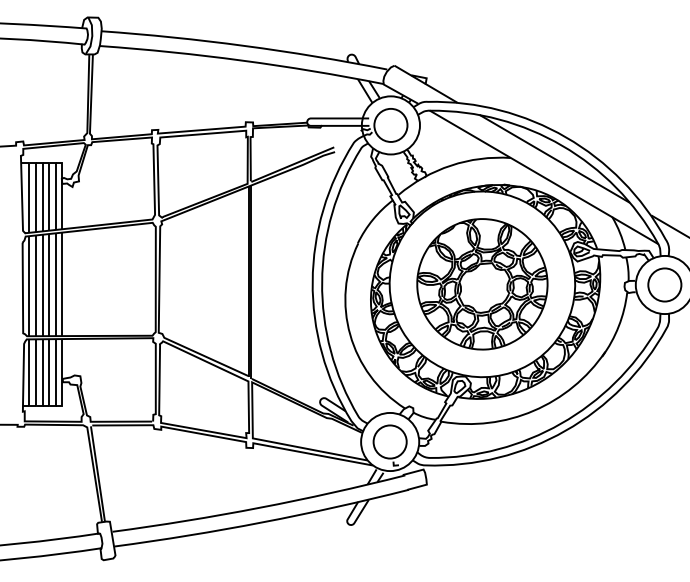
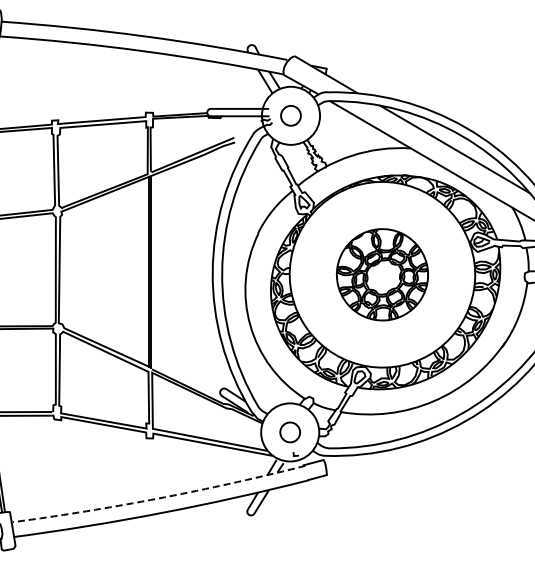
circle: (390, 124) -> (290, 114), size x0.6
part: (482, 284) -> (382, 274), size x0.7
circle: (389, 441) -> (289, 431), size x0.6
line: (259, 507) -> (159, 497), solid -> dashed

